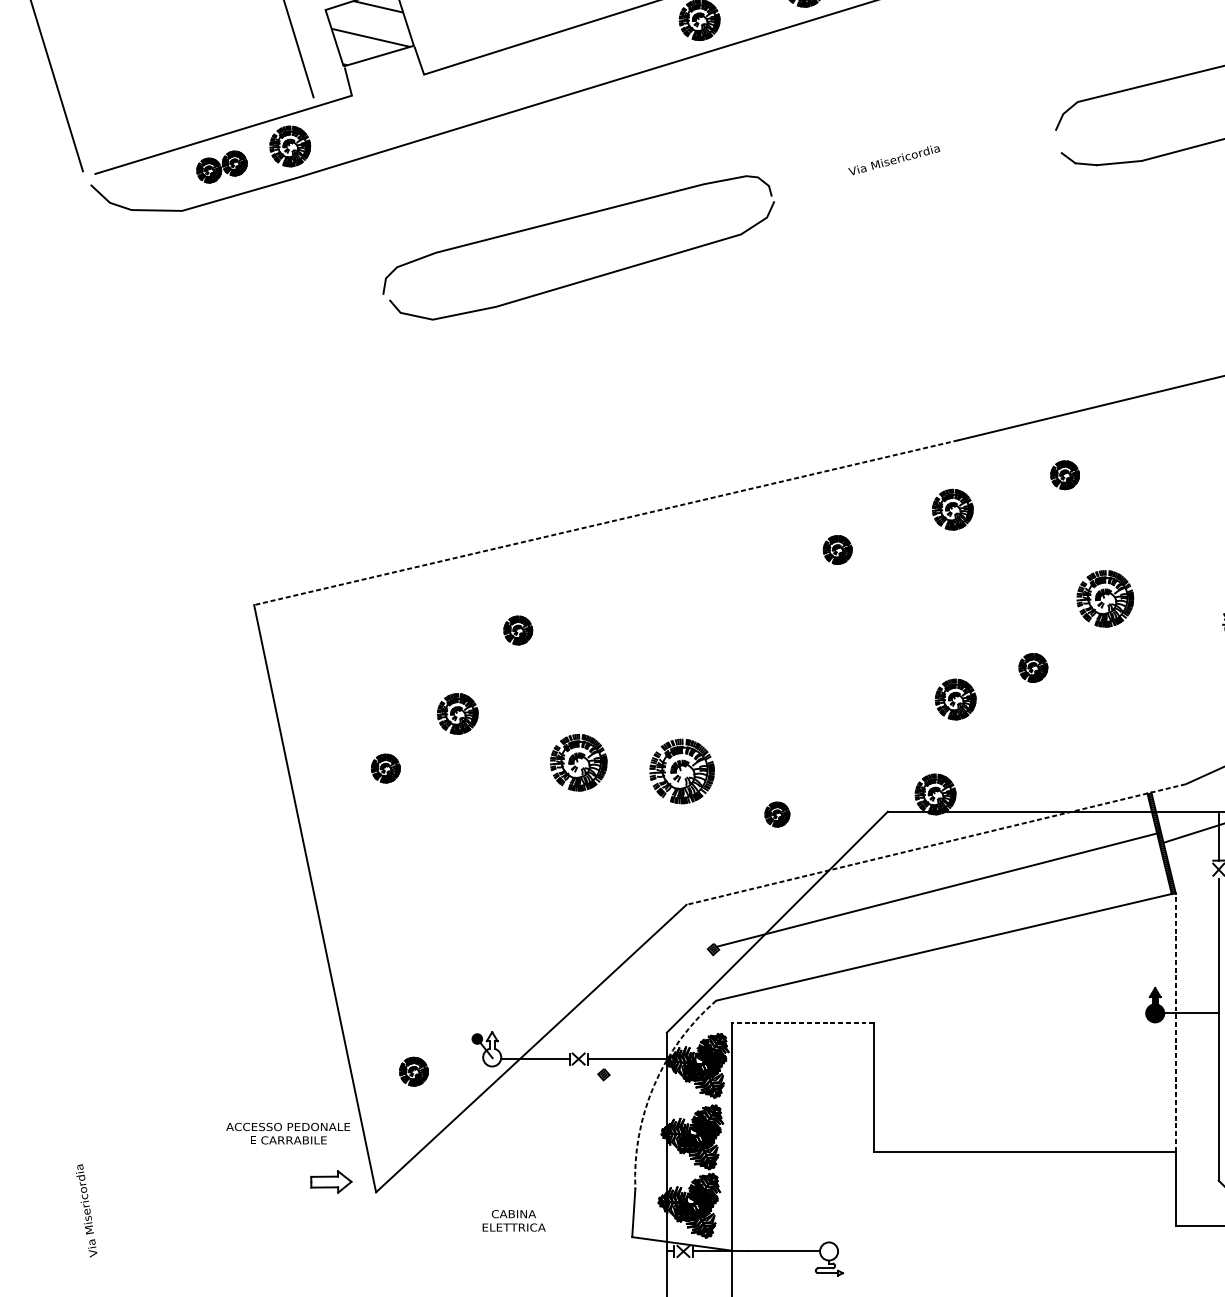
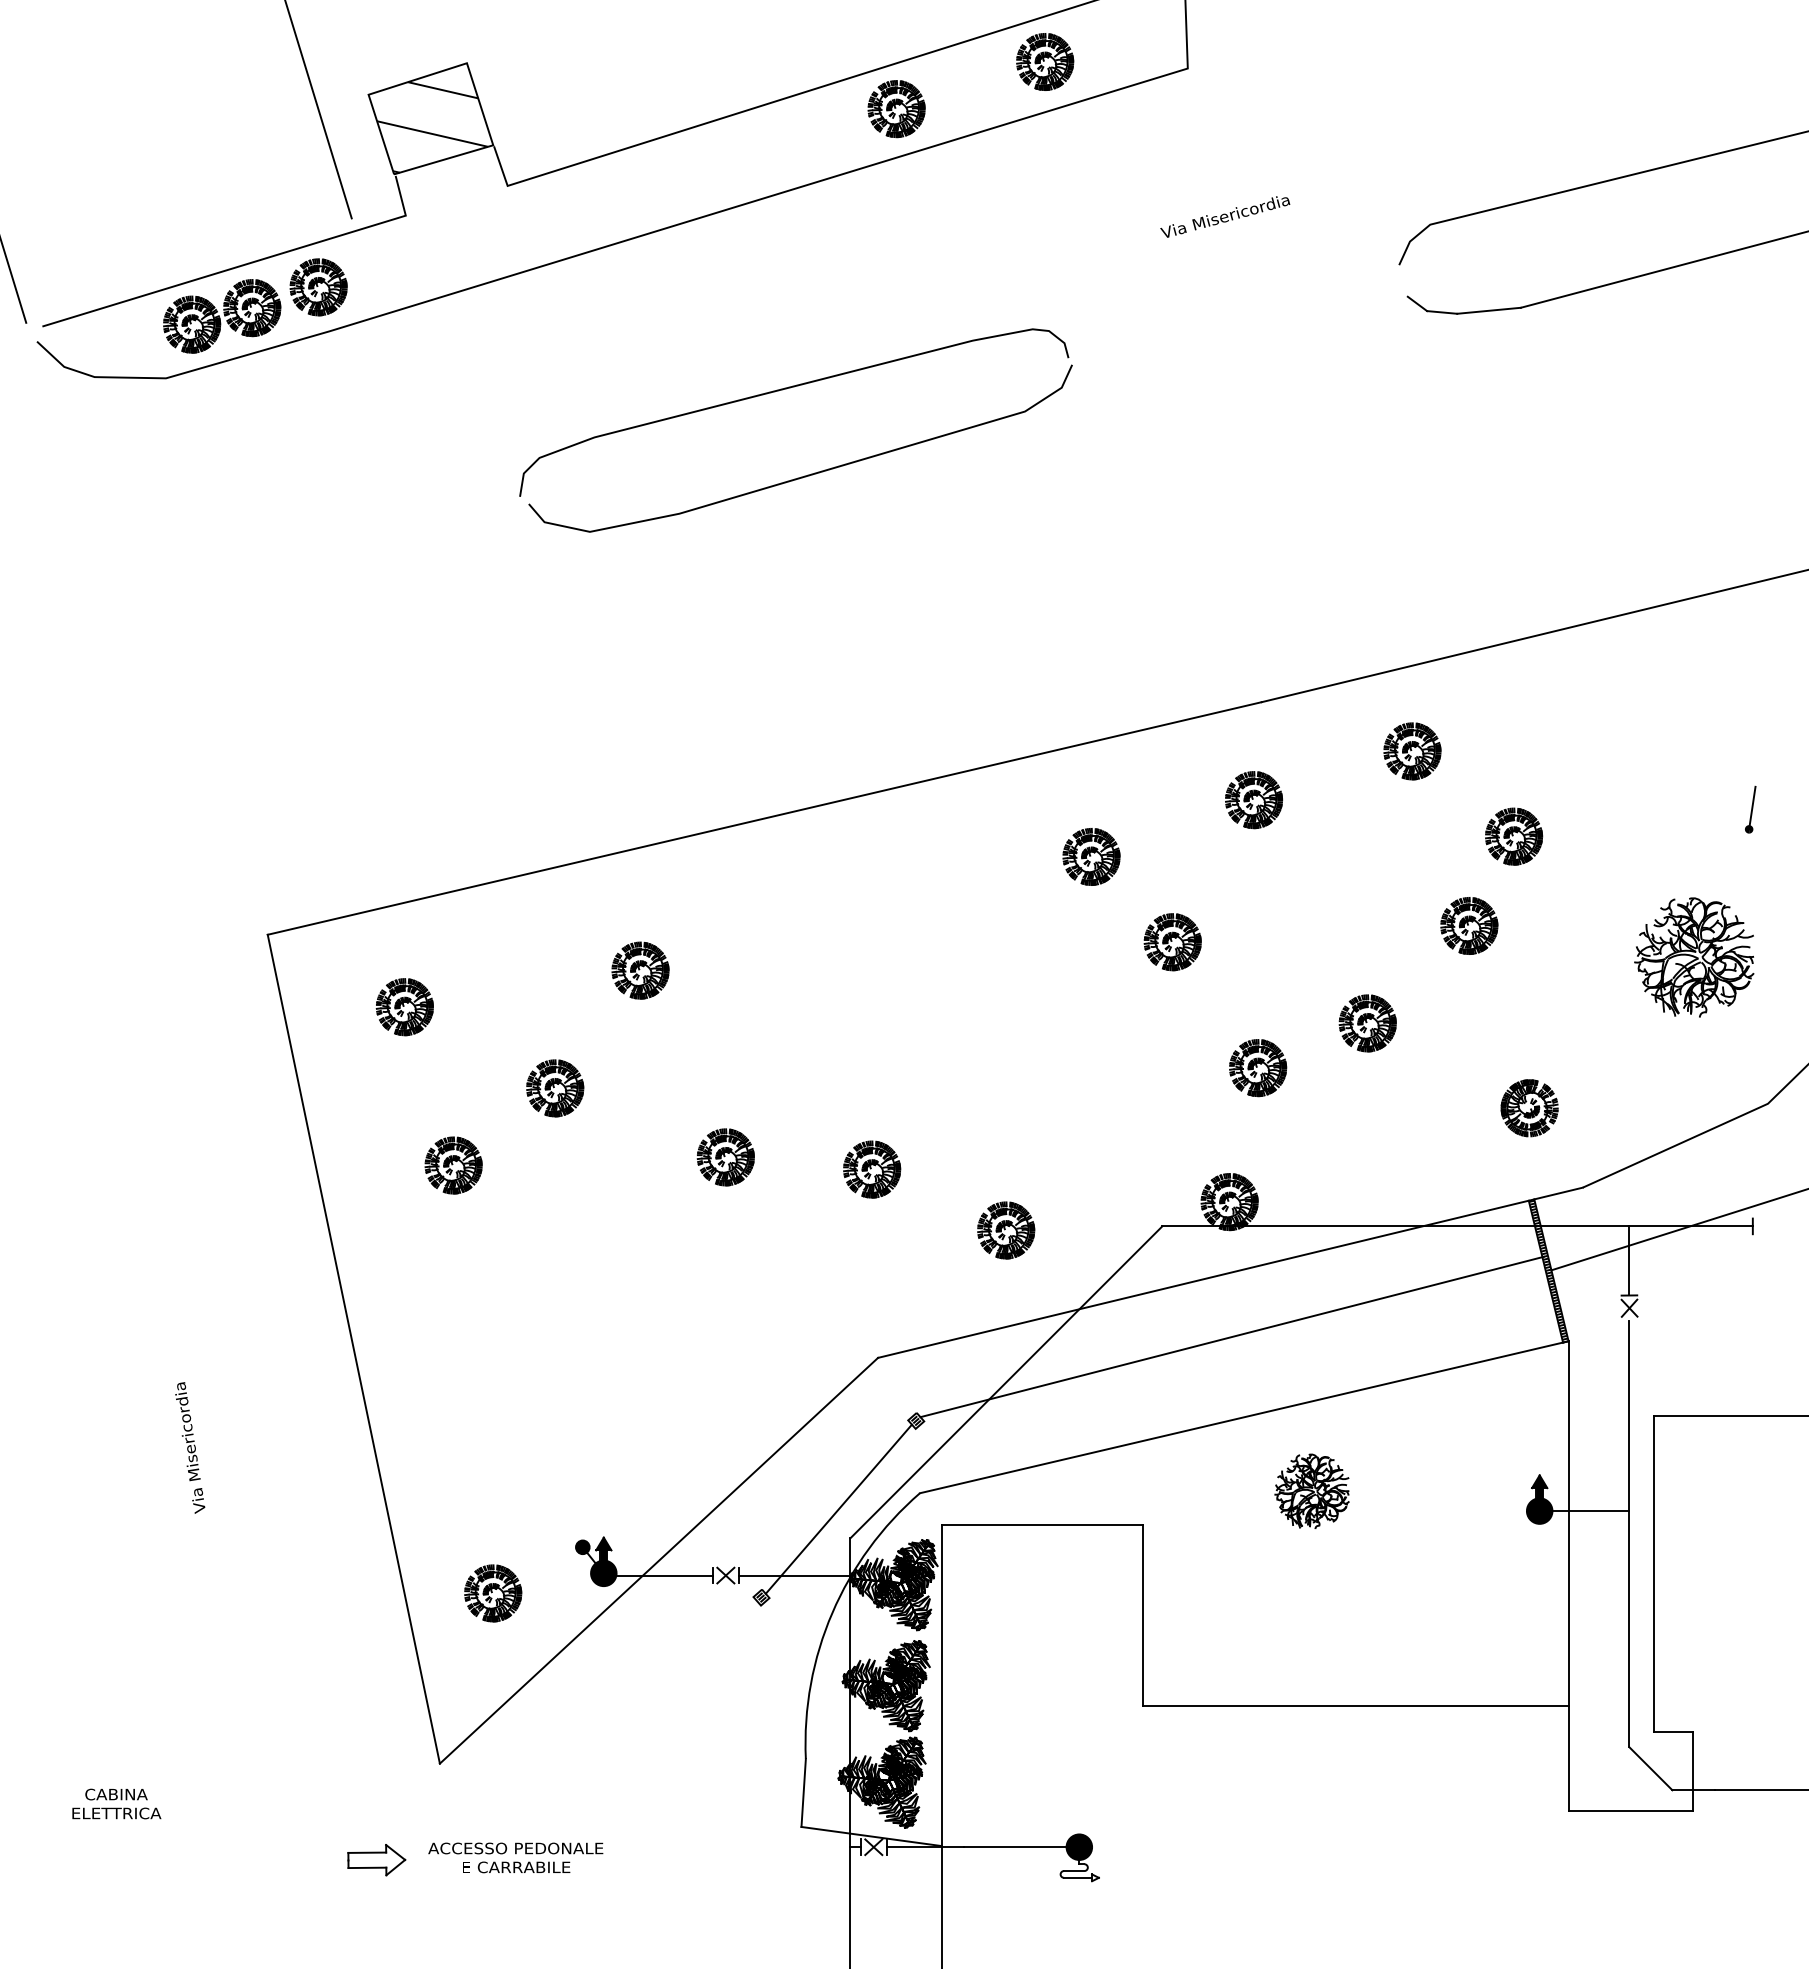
text: (894, 160) -> (1225, 216), moved
part: (222, 167) -> (222, 316), size x1.67
part: (572, 218) -> (786, 389), moved
part: (1065, 475) -> (1412, 751), size x1.43
line: (606, 522) -> (764, 818), dashed -> solid
part: (1137, 535) -> (1514, 836), added
part: (837, 549) -> (1091, 856), size x1.43
part: (1105, 598) -> (1469, 925), size x0.71
part: (895, 610) -> (1172, 942), added
part: (518, 630) -> (640, 970), size x1.43
part: (351, 656) -> (404, 1007), added
part: (1033, 667) -> (1367, 1023), size x1.43
part: (1147, 728) -> (1529, 1108), added
part: (578, 762) -> (725, 1157), size x0.71
part: (385, 768) -> (453, 1165), size x1.43
part: (682, 771) -> (872, 1169), size x0.62
part: (777, 814) -> (1006, 1230), size x1.67
line: (936, 844) -> (1230, 1272), dashed -> solid
part: (993, 998) -> (1311, 1490), added
line: (658, 1011) -> (838, 1508), added
line: (802, 1022) -> (1042, 1524), dashed -> solid
line: (1175, 1022) -> (1568, 1523), dashed -> solid
fill: (492, 1049) -> (603, 1561), added
part: (414, 1071) -> (493, 1593), size x1.43
arc: (654, 1085) -> (832, 1612), dashed -> solid
text: (287, 1133) -> (515, 1857), moved
part: (331, 1182) -> (376, 1860), moved
text: (86, 1210) -> (190, 1447), moved
text: (513, 1220) -> (116, 1803), moved
fill: (829, 1250) -> (1079, 1846), added

